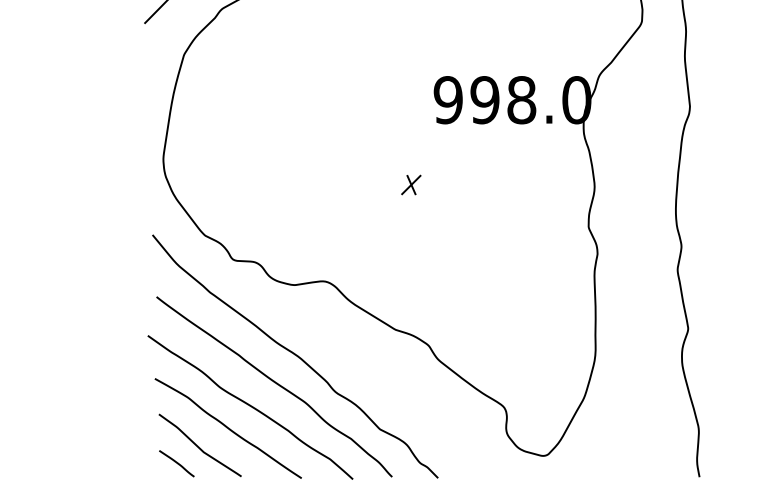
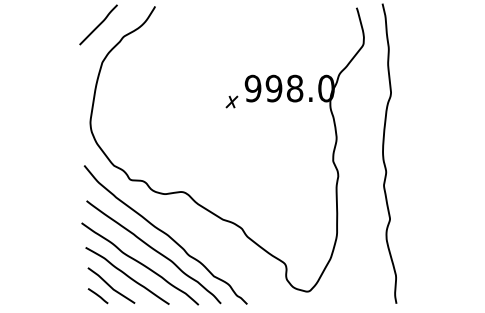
part: (410, 184) -> (231, 101), moved

